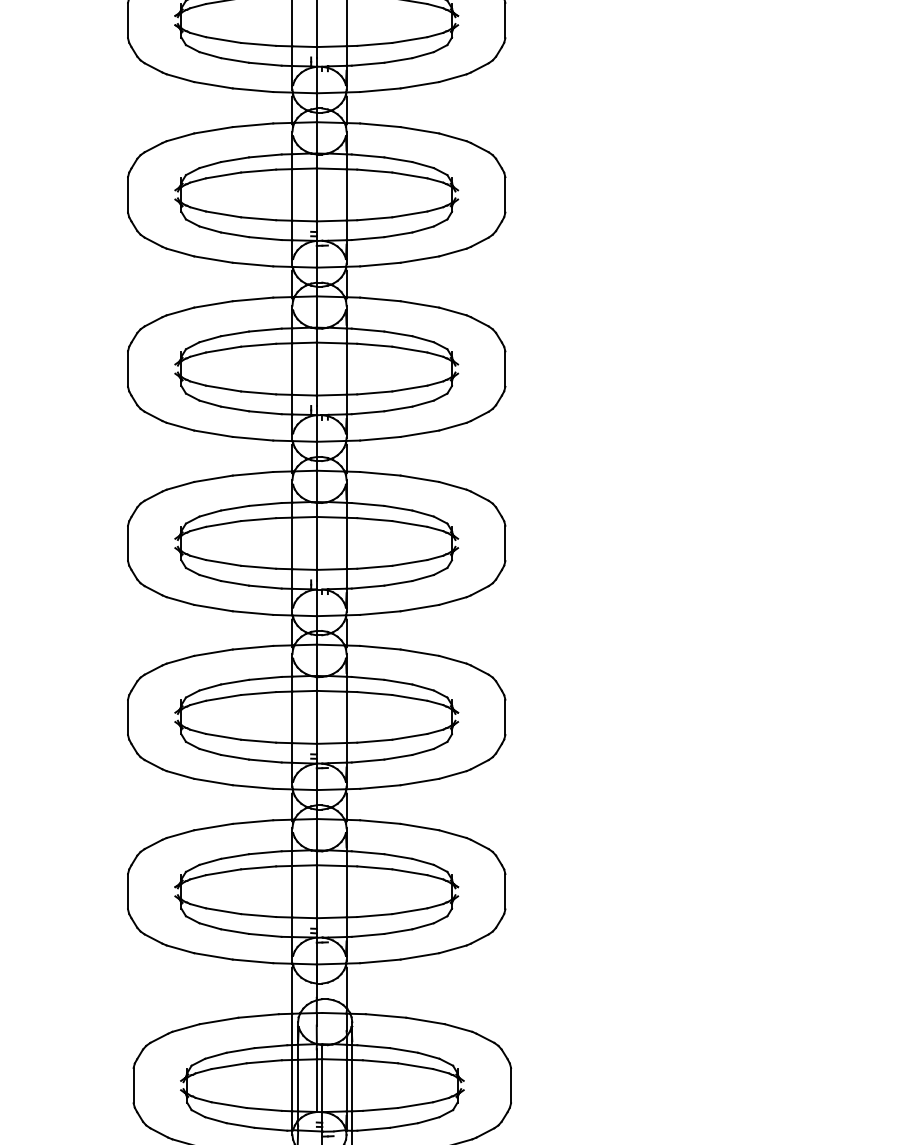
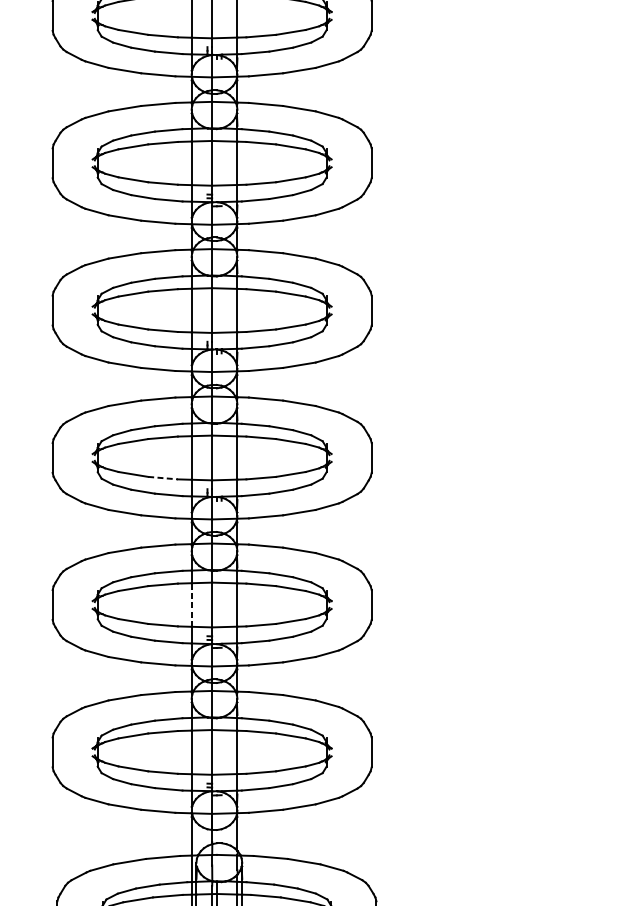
line: (258, 567) -> (162, 478), solid -> dashed
line: (292, 717) -> (191, 605), solid -> dashed

